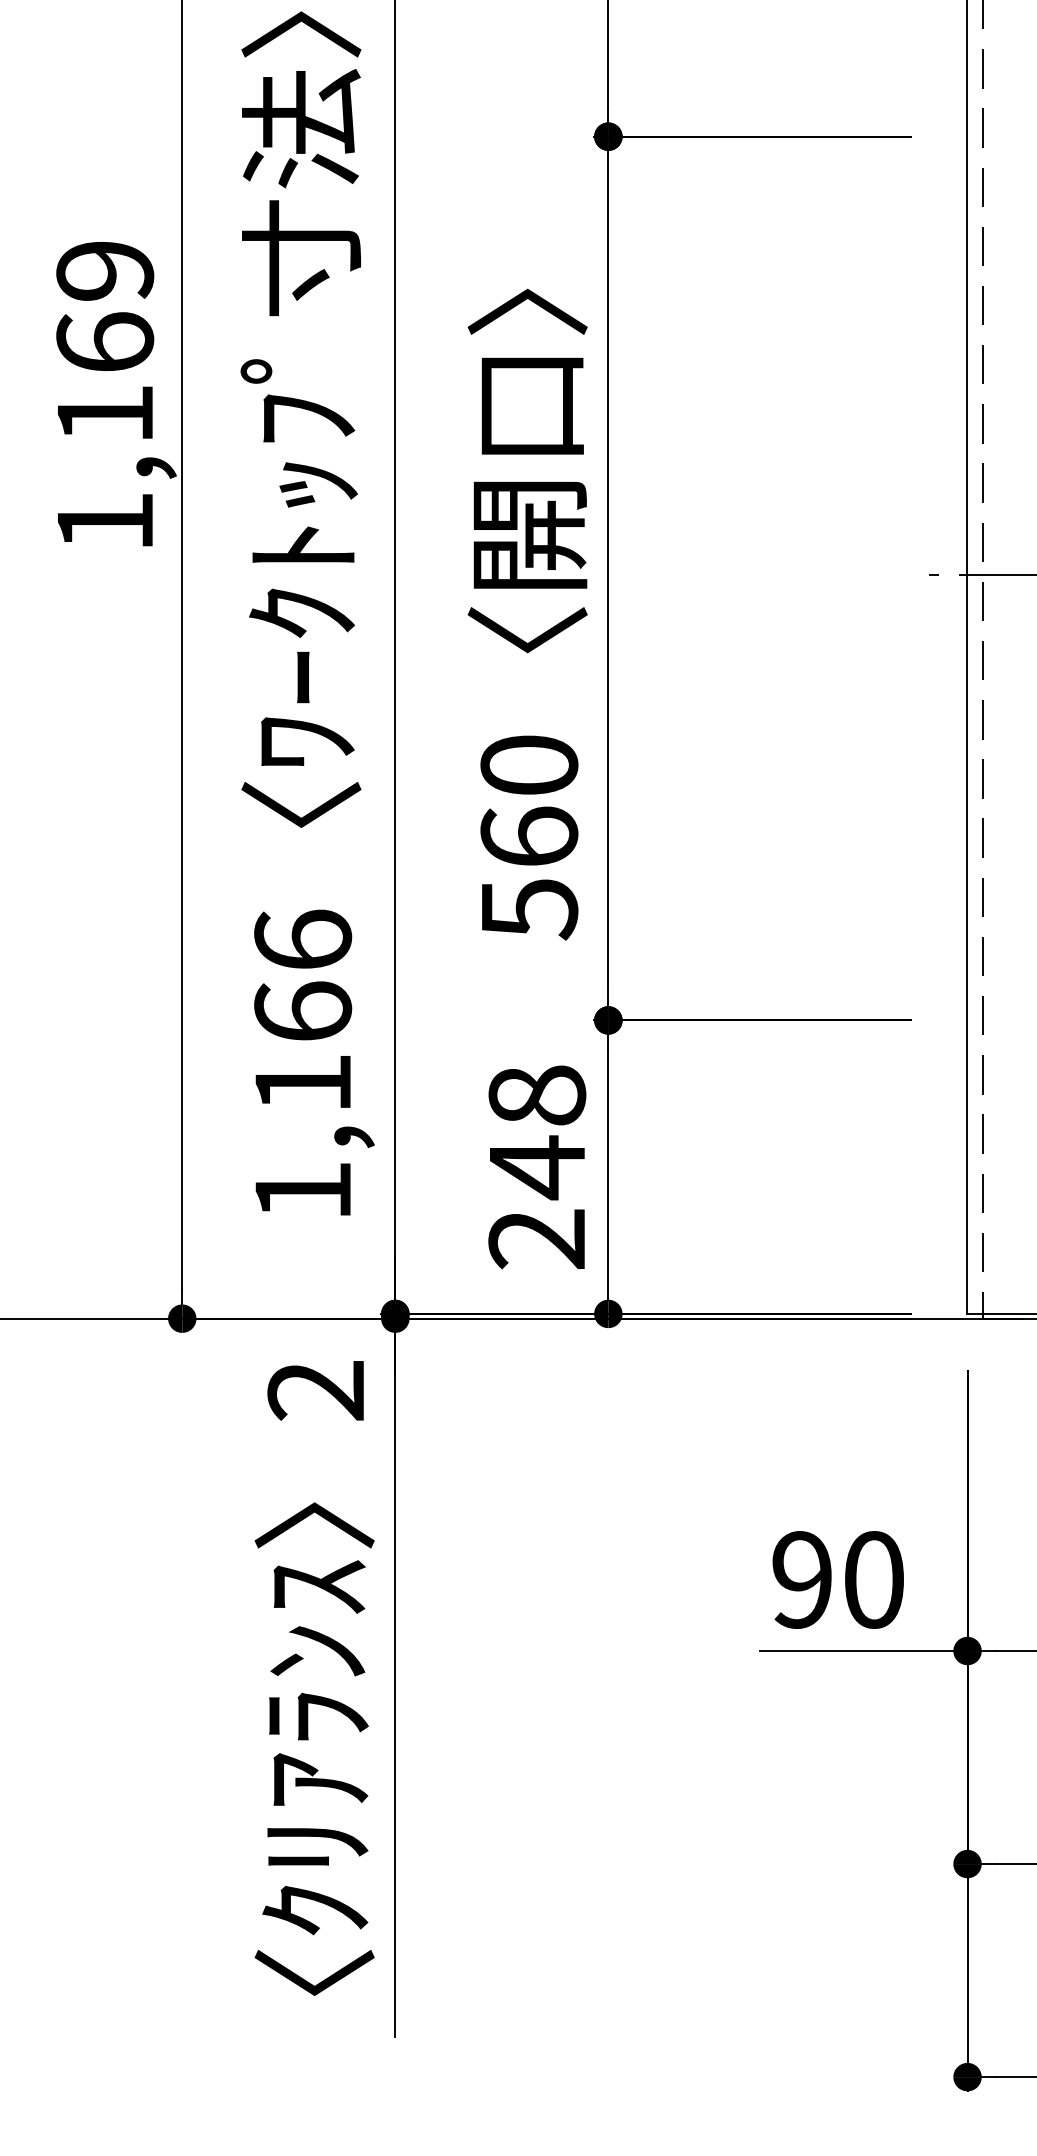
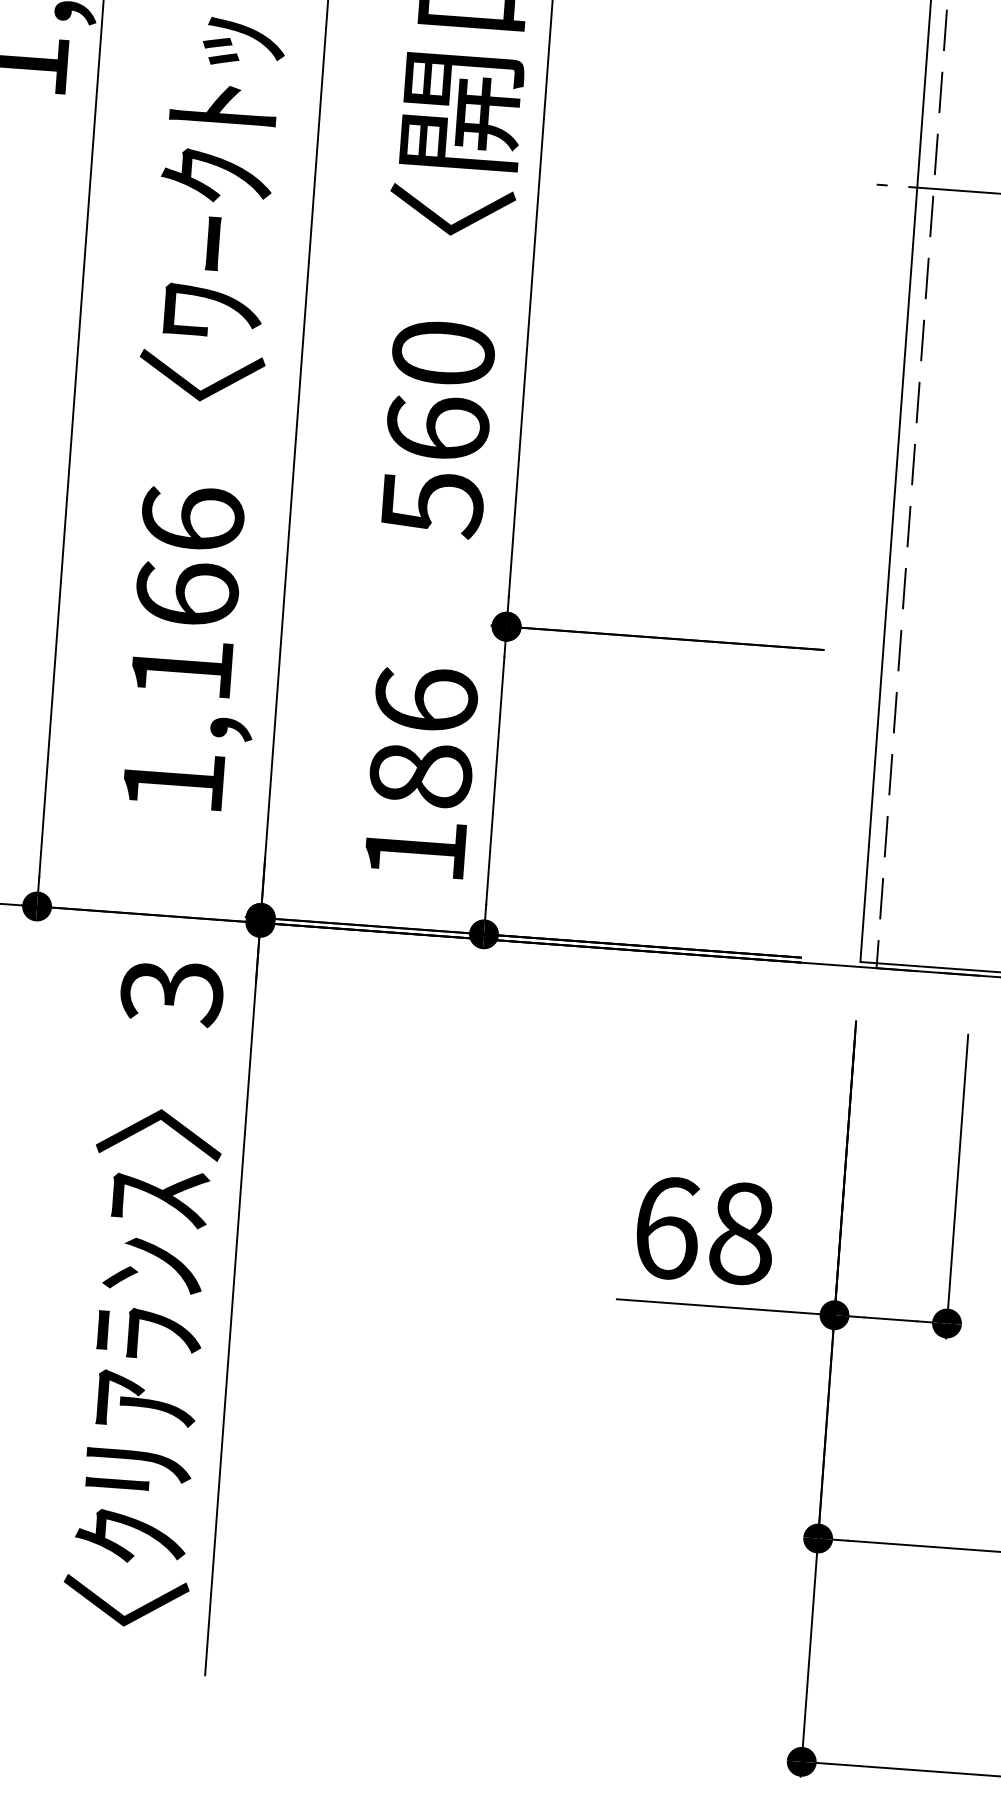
text: (537, 1167) -> (421, 775), 248 -> 186
text: (316, 1391) -> (172, 993), 2 -> 3
text: (838, 1579) -> (704, 1230), 90 -> 68

